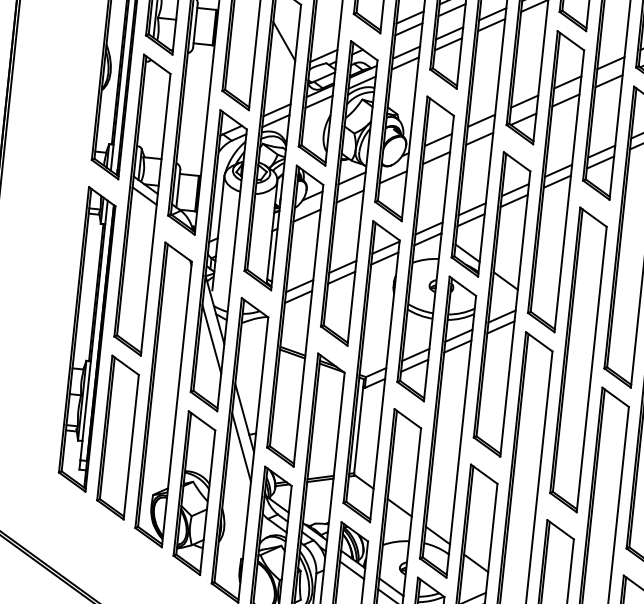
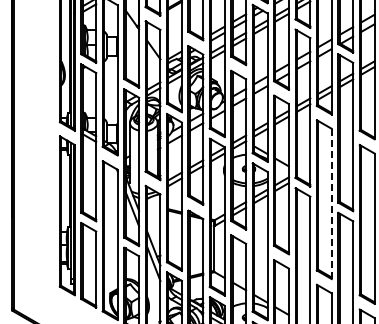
line: (591, 368) -> (331, 203), solid -> dashed

